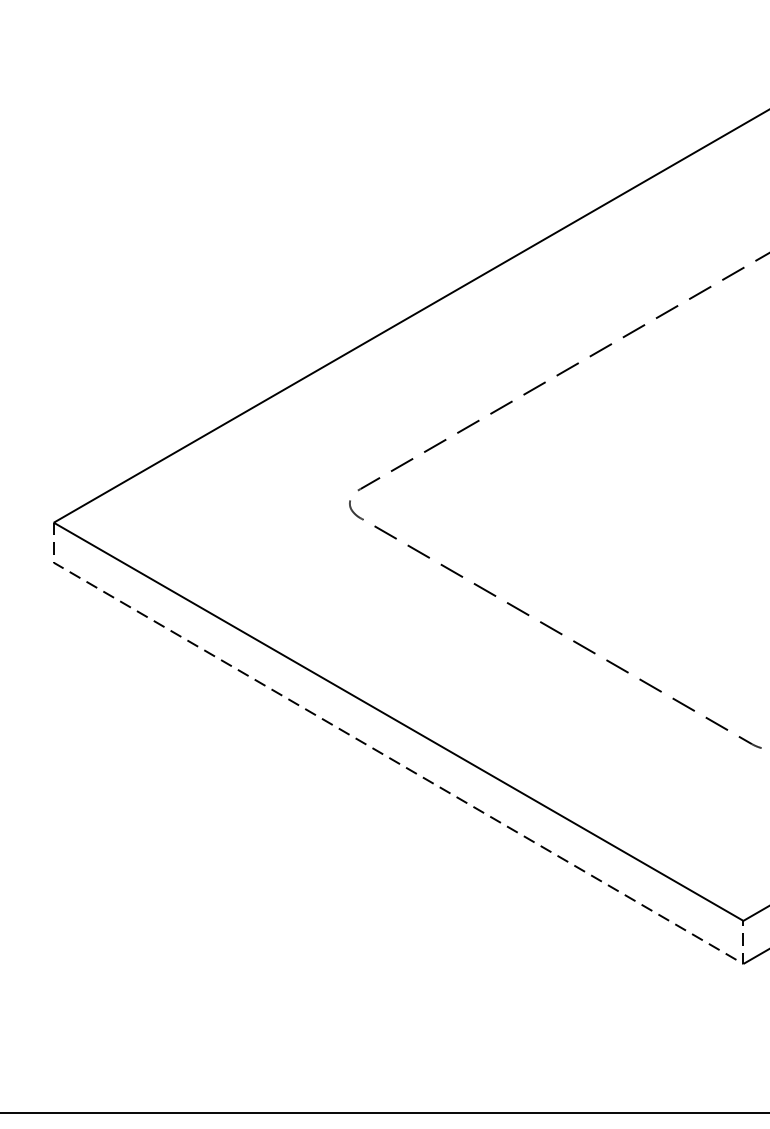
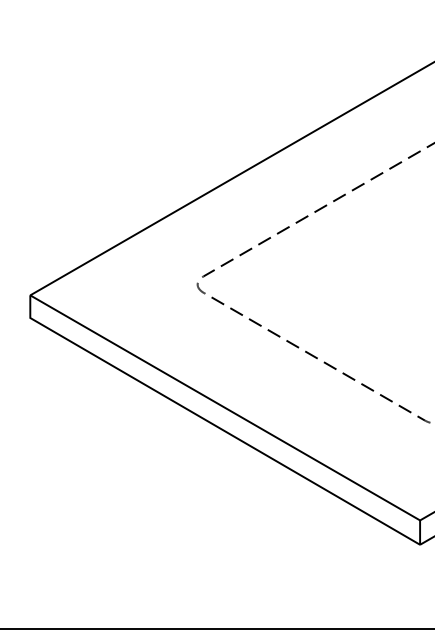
line: (400, 765) -> (226, 432), dashed -> solid

